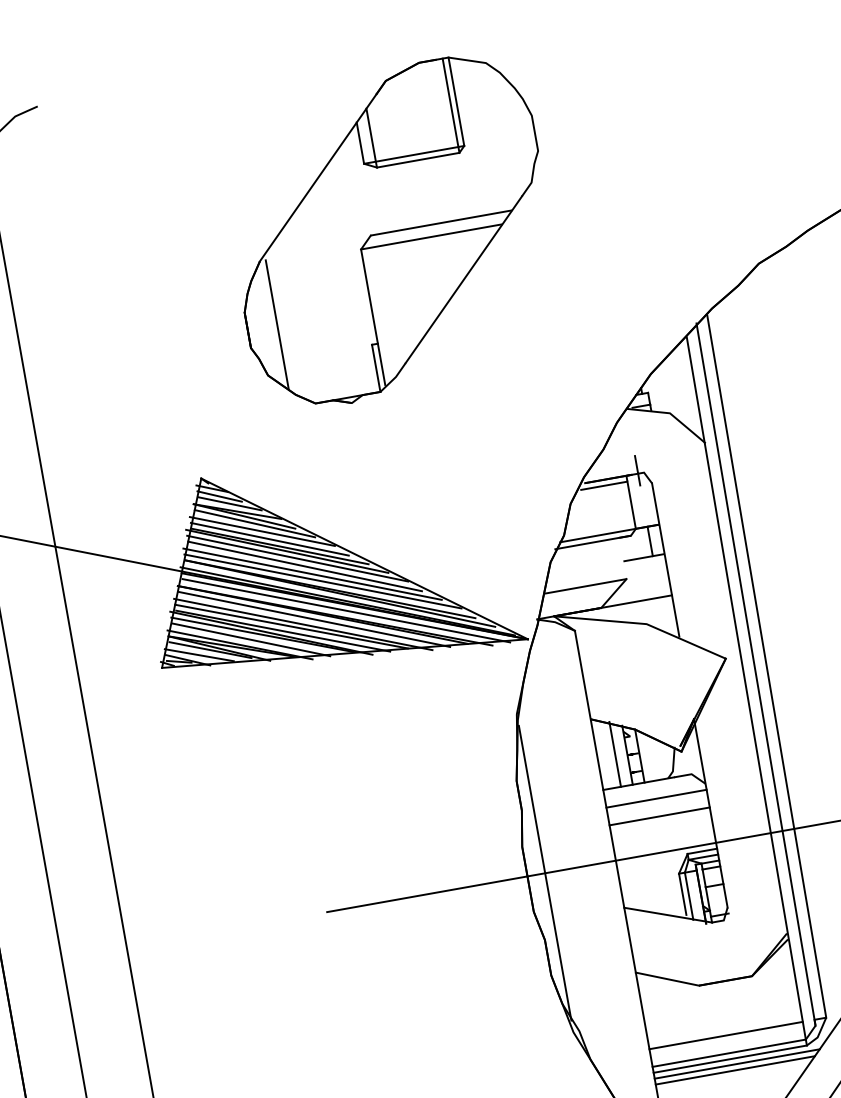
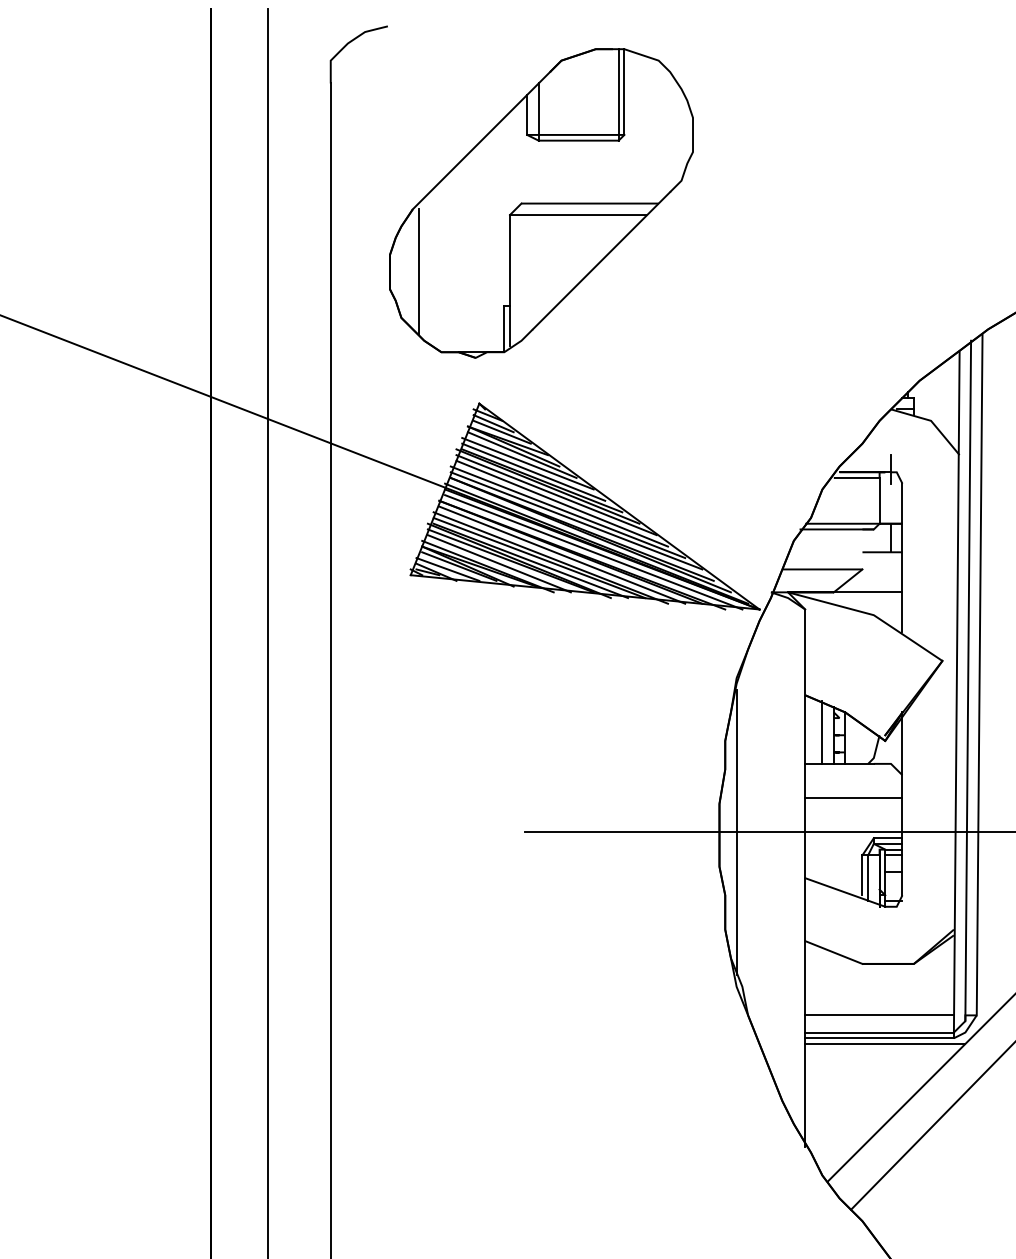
part: (391, 231) -> (541, 203), moved
line: (656, 799) -> (853, 781), removed
line: (735, 1070) -> (882, 1049), removed

